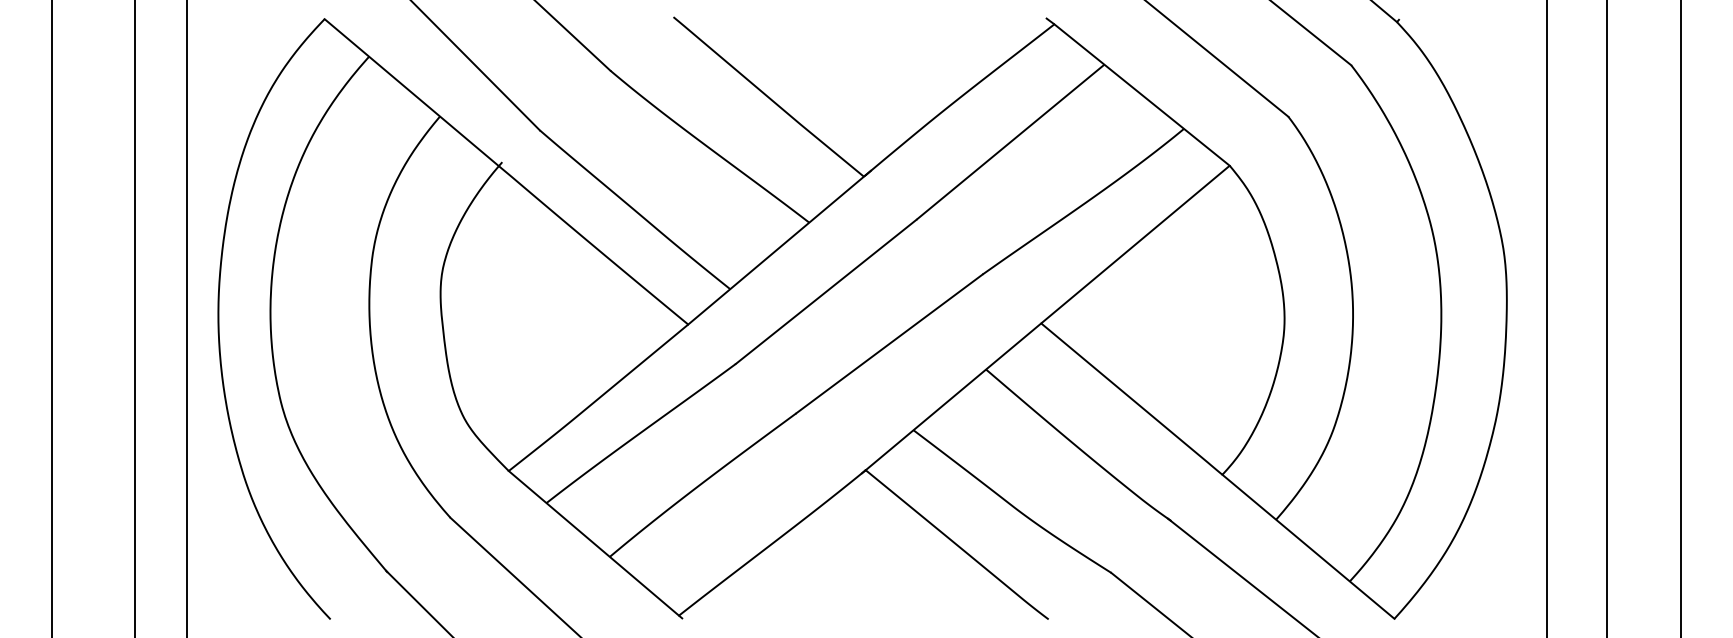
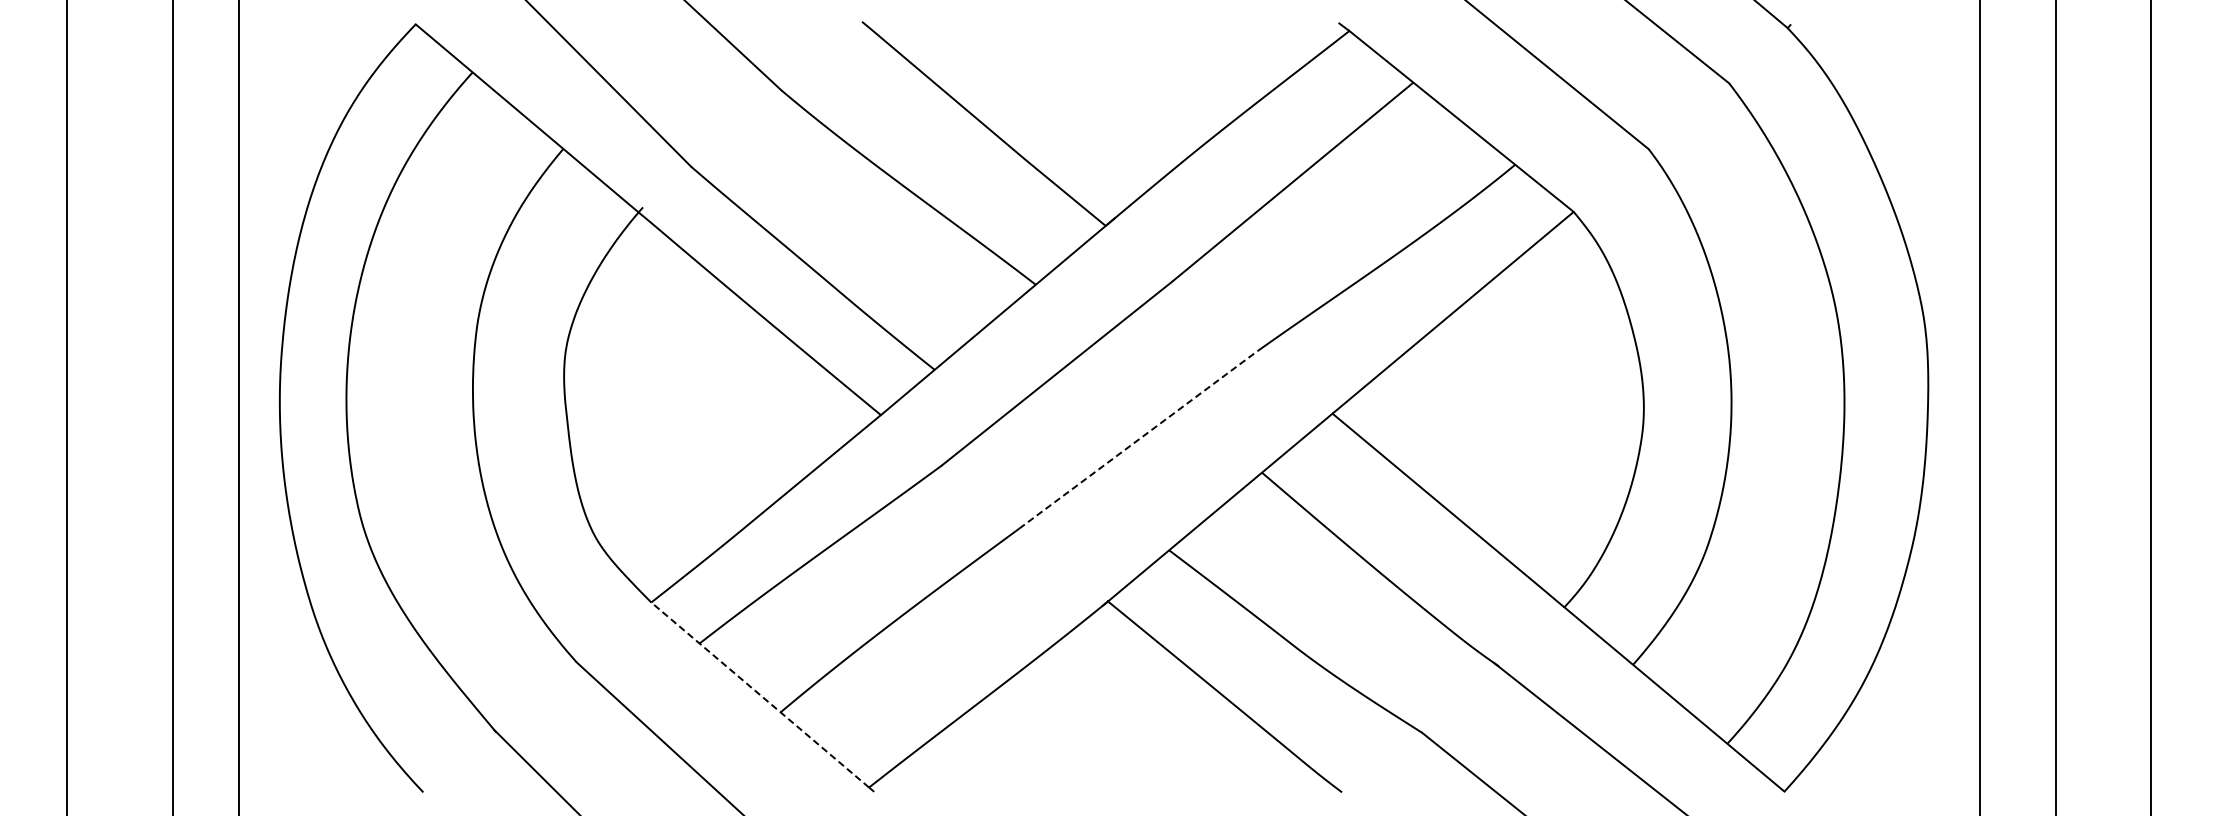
line: (889, 343) -> (1138, 439), solid -> dashed
line: (594, 543) -> (760, 695), solid -> dashed

